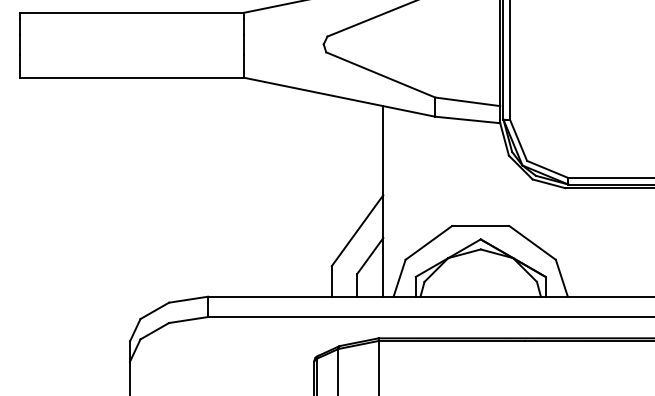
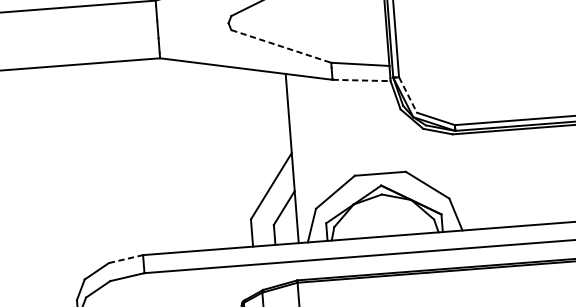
line: (381, 75) -> (282, 46), solid -> dashed
line: (467, 119) -> (361, 80), solid -> dashed
line: (518, 140) -> (408, 95), solid -> dashed
line: (188, 299) -> (125, 258), solid -> dashed

